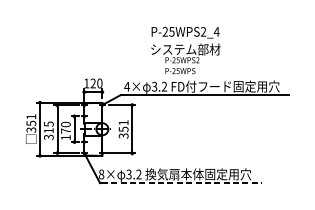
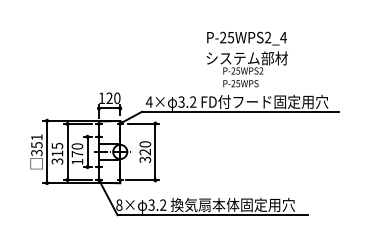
text: (185, 50) -> (246, 59), moved
text: (123, 126) -> (145, 148), 351 -> 320
line: (181, 183) -> (213, 215), dashed -> solid

